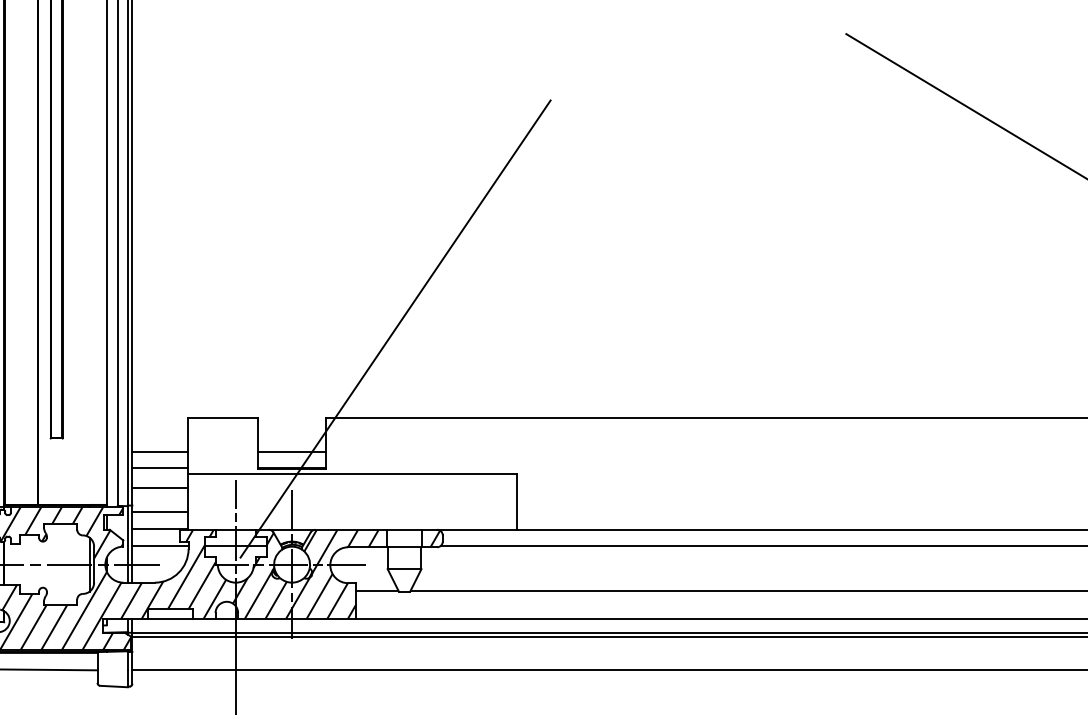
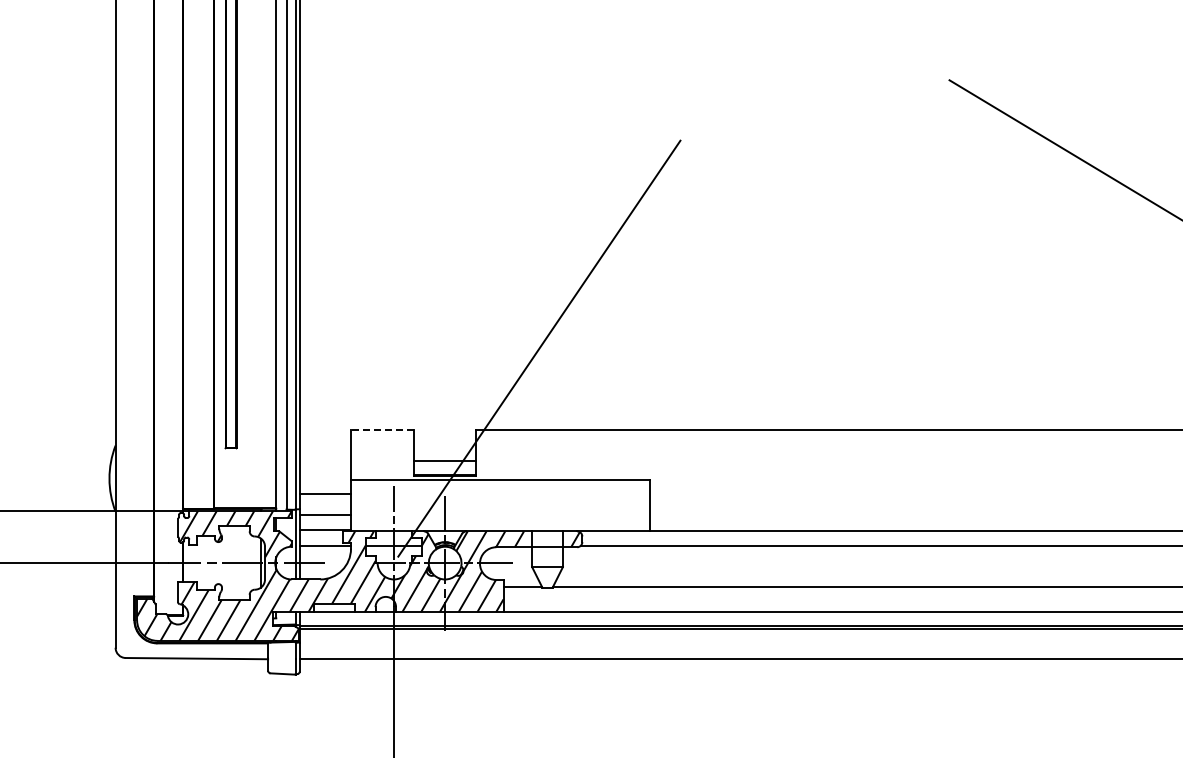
line: (223, 417) -> (382, 429), solid -> dashed
line: (159, 451) -> (324, 460), removed
line: (159, 468) -> (324, 475), removed

